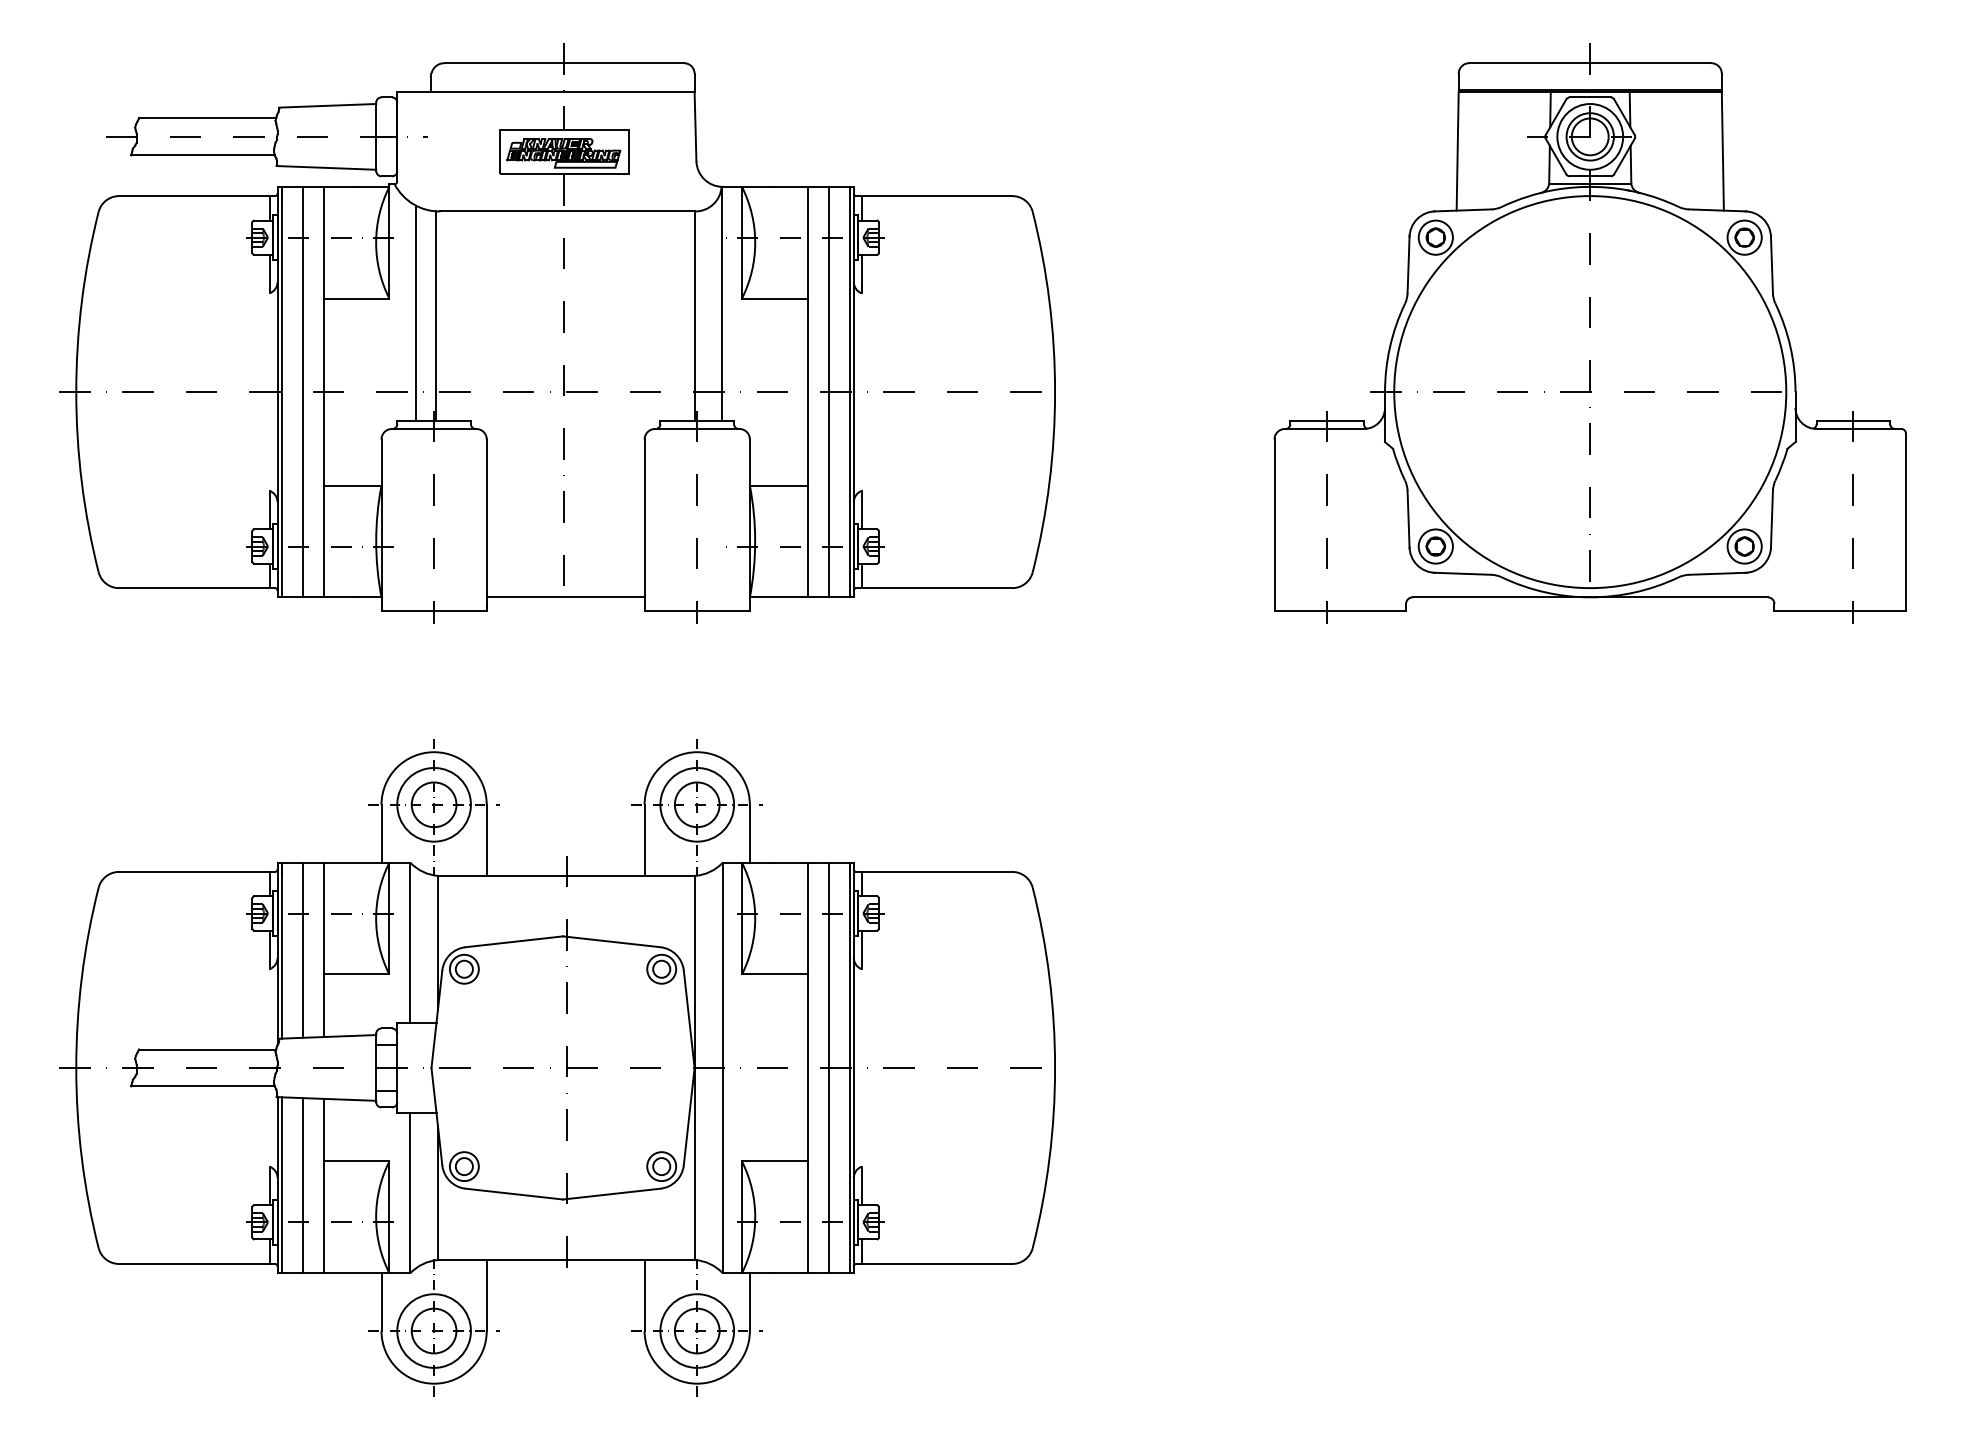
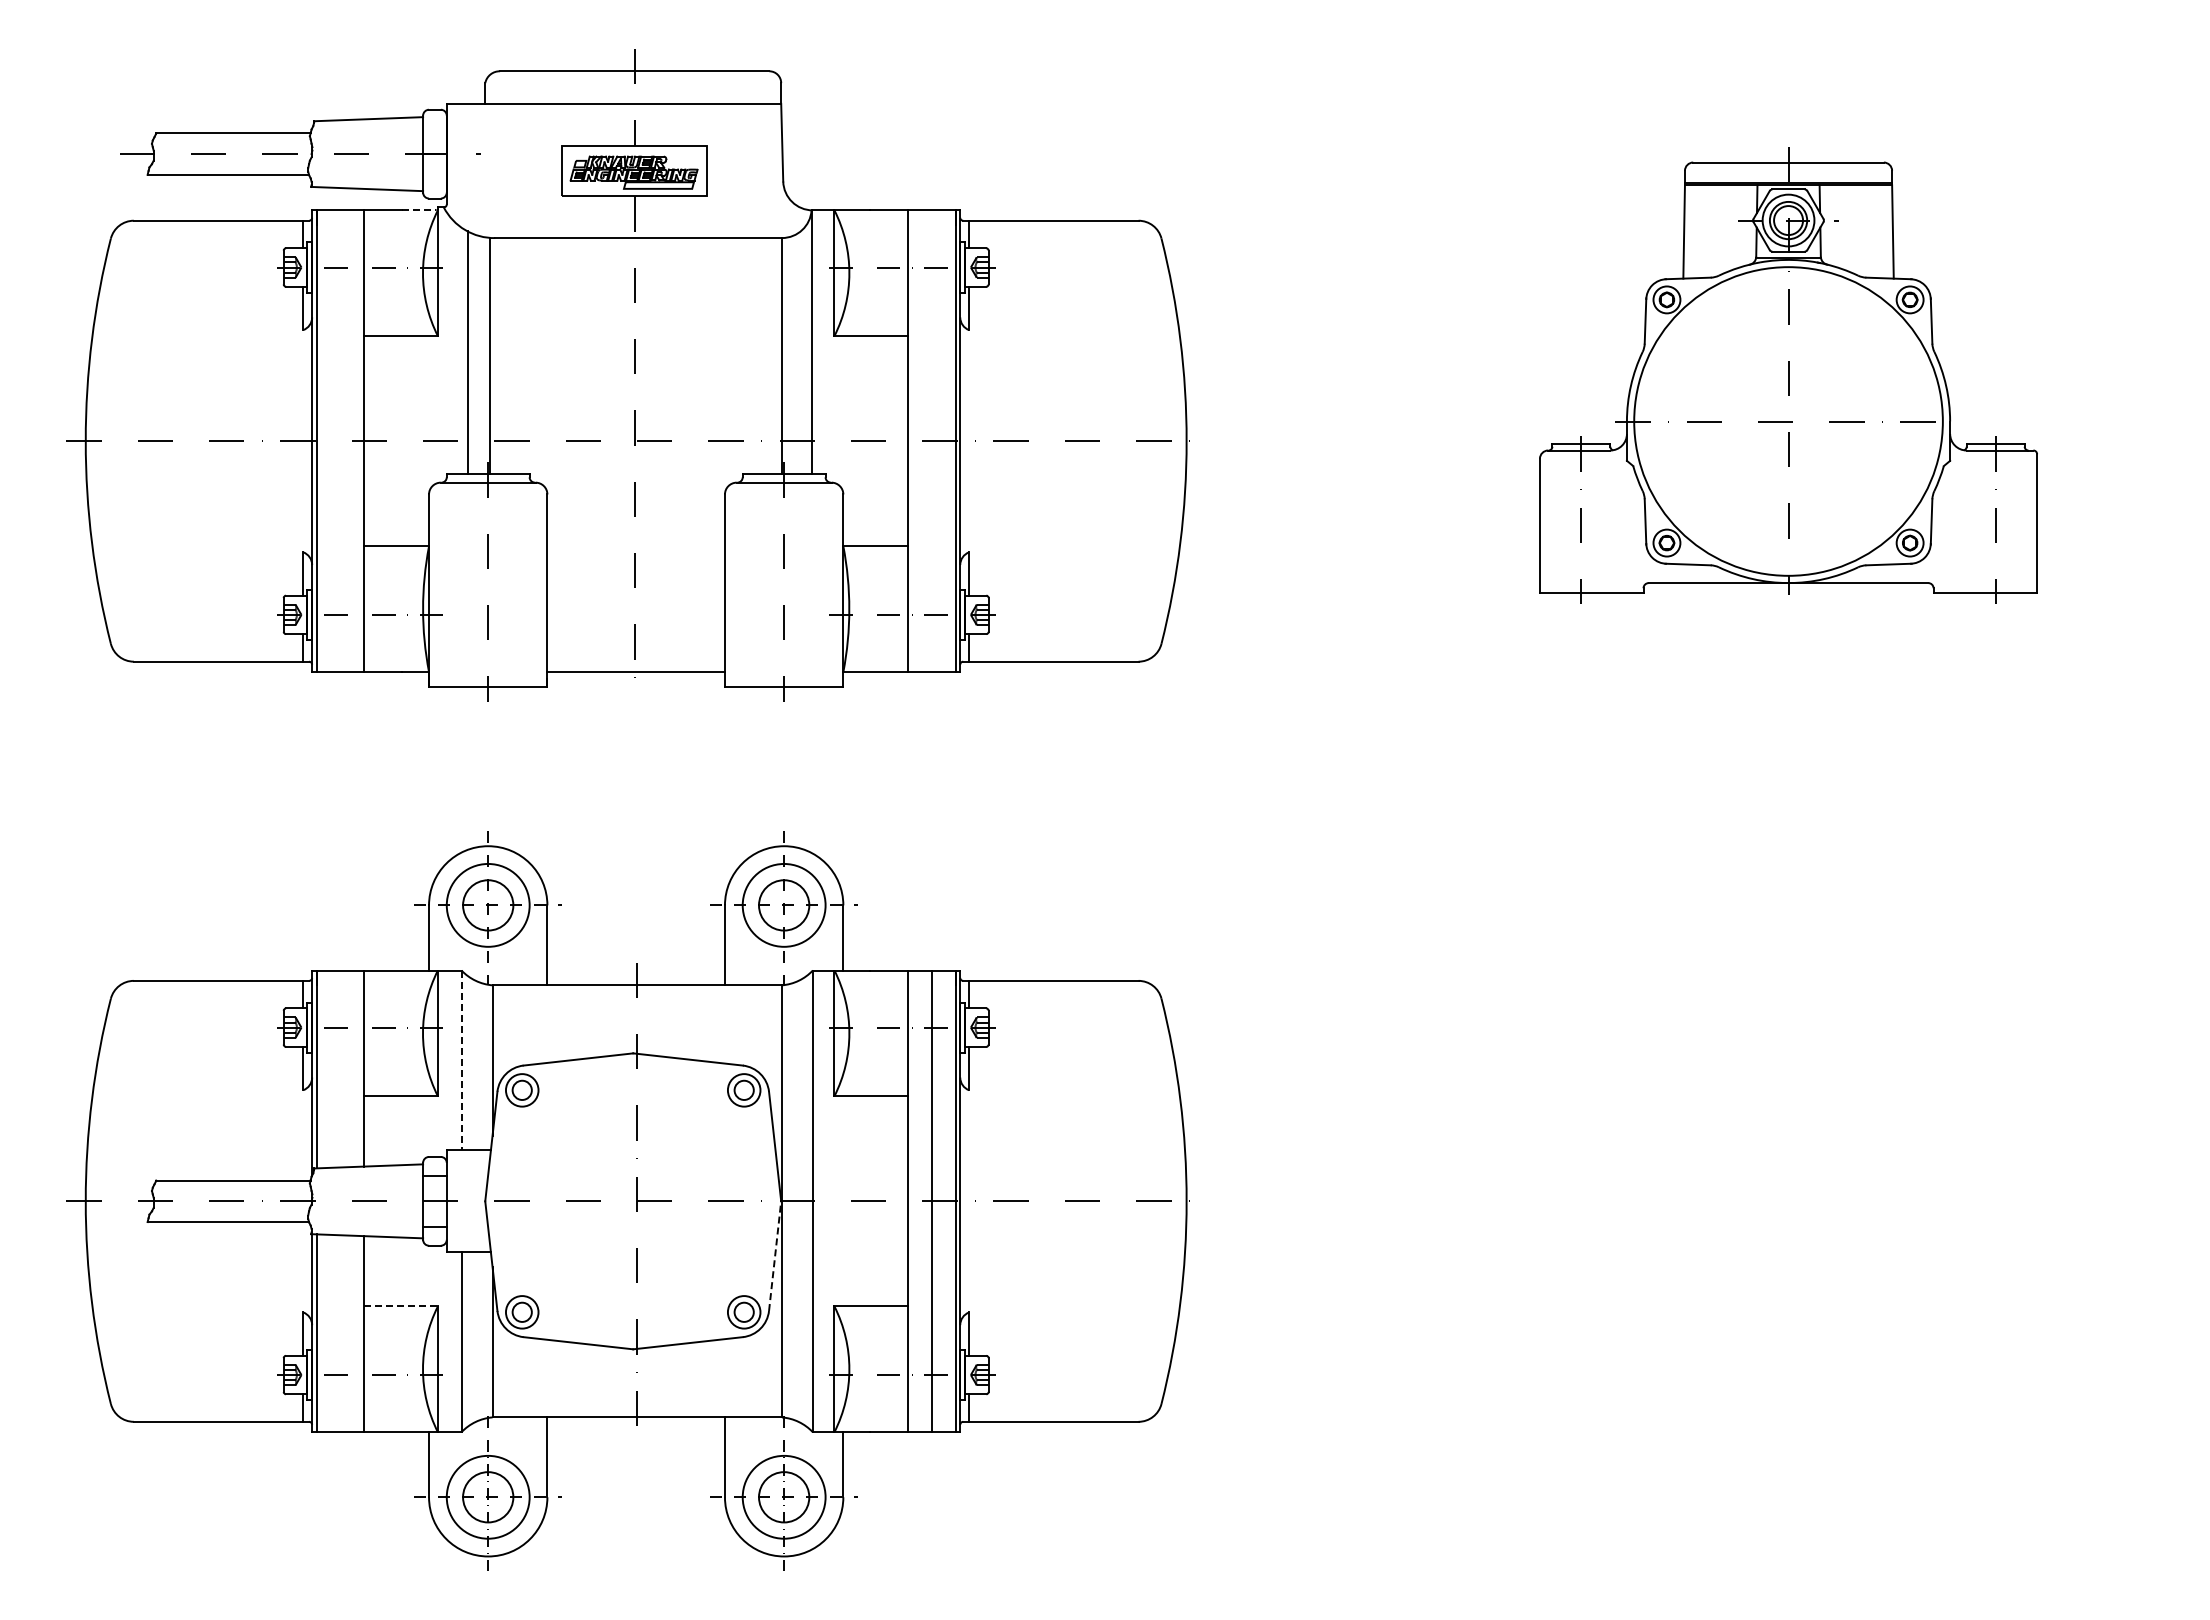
line: (373, 186) -> (419, 210), solid -> dashed
part: (1590, 333) -> (1788, 375), size x0.7
line: (302, 392) -> (340, 441), removed
line: (829, 392) -> (932, 441), removed
line: (410, 942) -> (461, 1060), solid -> dashed
line: (302, 949) -> (340, 1068), removed
line: (689, 1116) -> (775, 1255), solid -> dashed
line: (356, 1161) -> (400, 1306), solid -> dashed
line: (302, 1185) -> (340, 1333), removed

